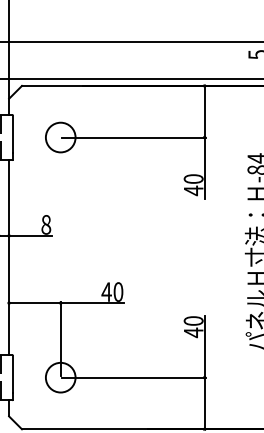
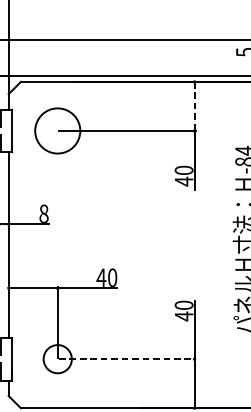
line: (204, 111) -> (194, 106), solid -> dashed
circle: (60, 137) -> (57, 130), size x1.6
line: (133, 377) -> (126, 359), solid -> dashed

